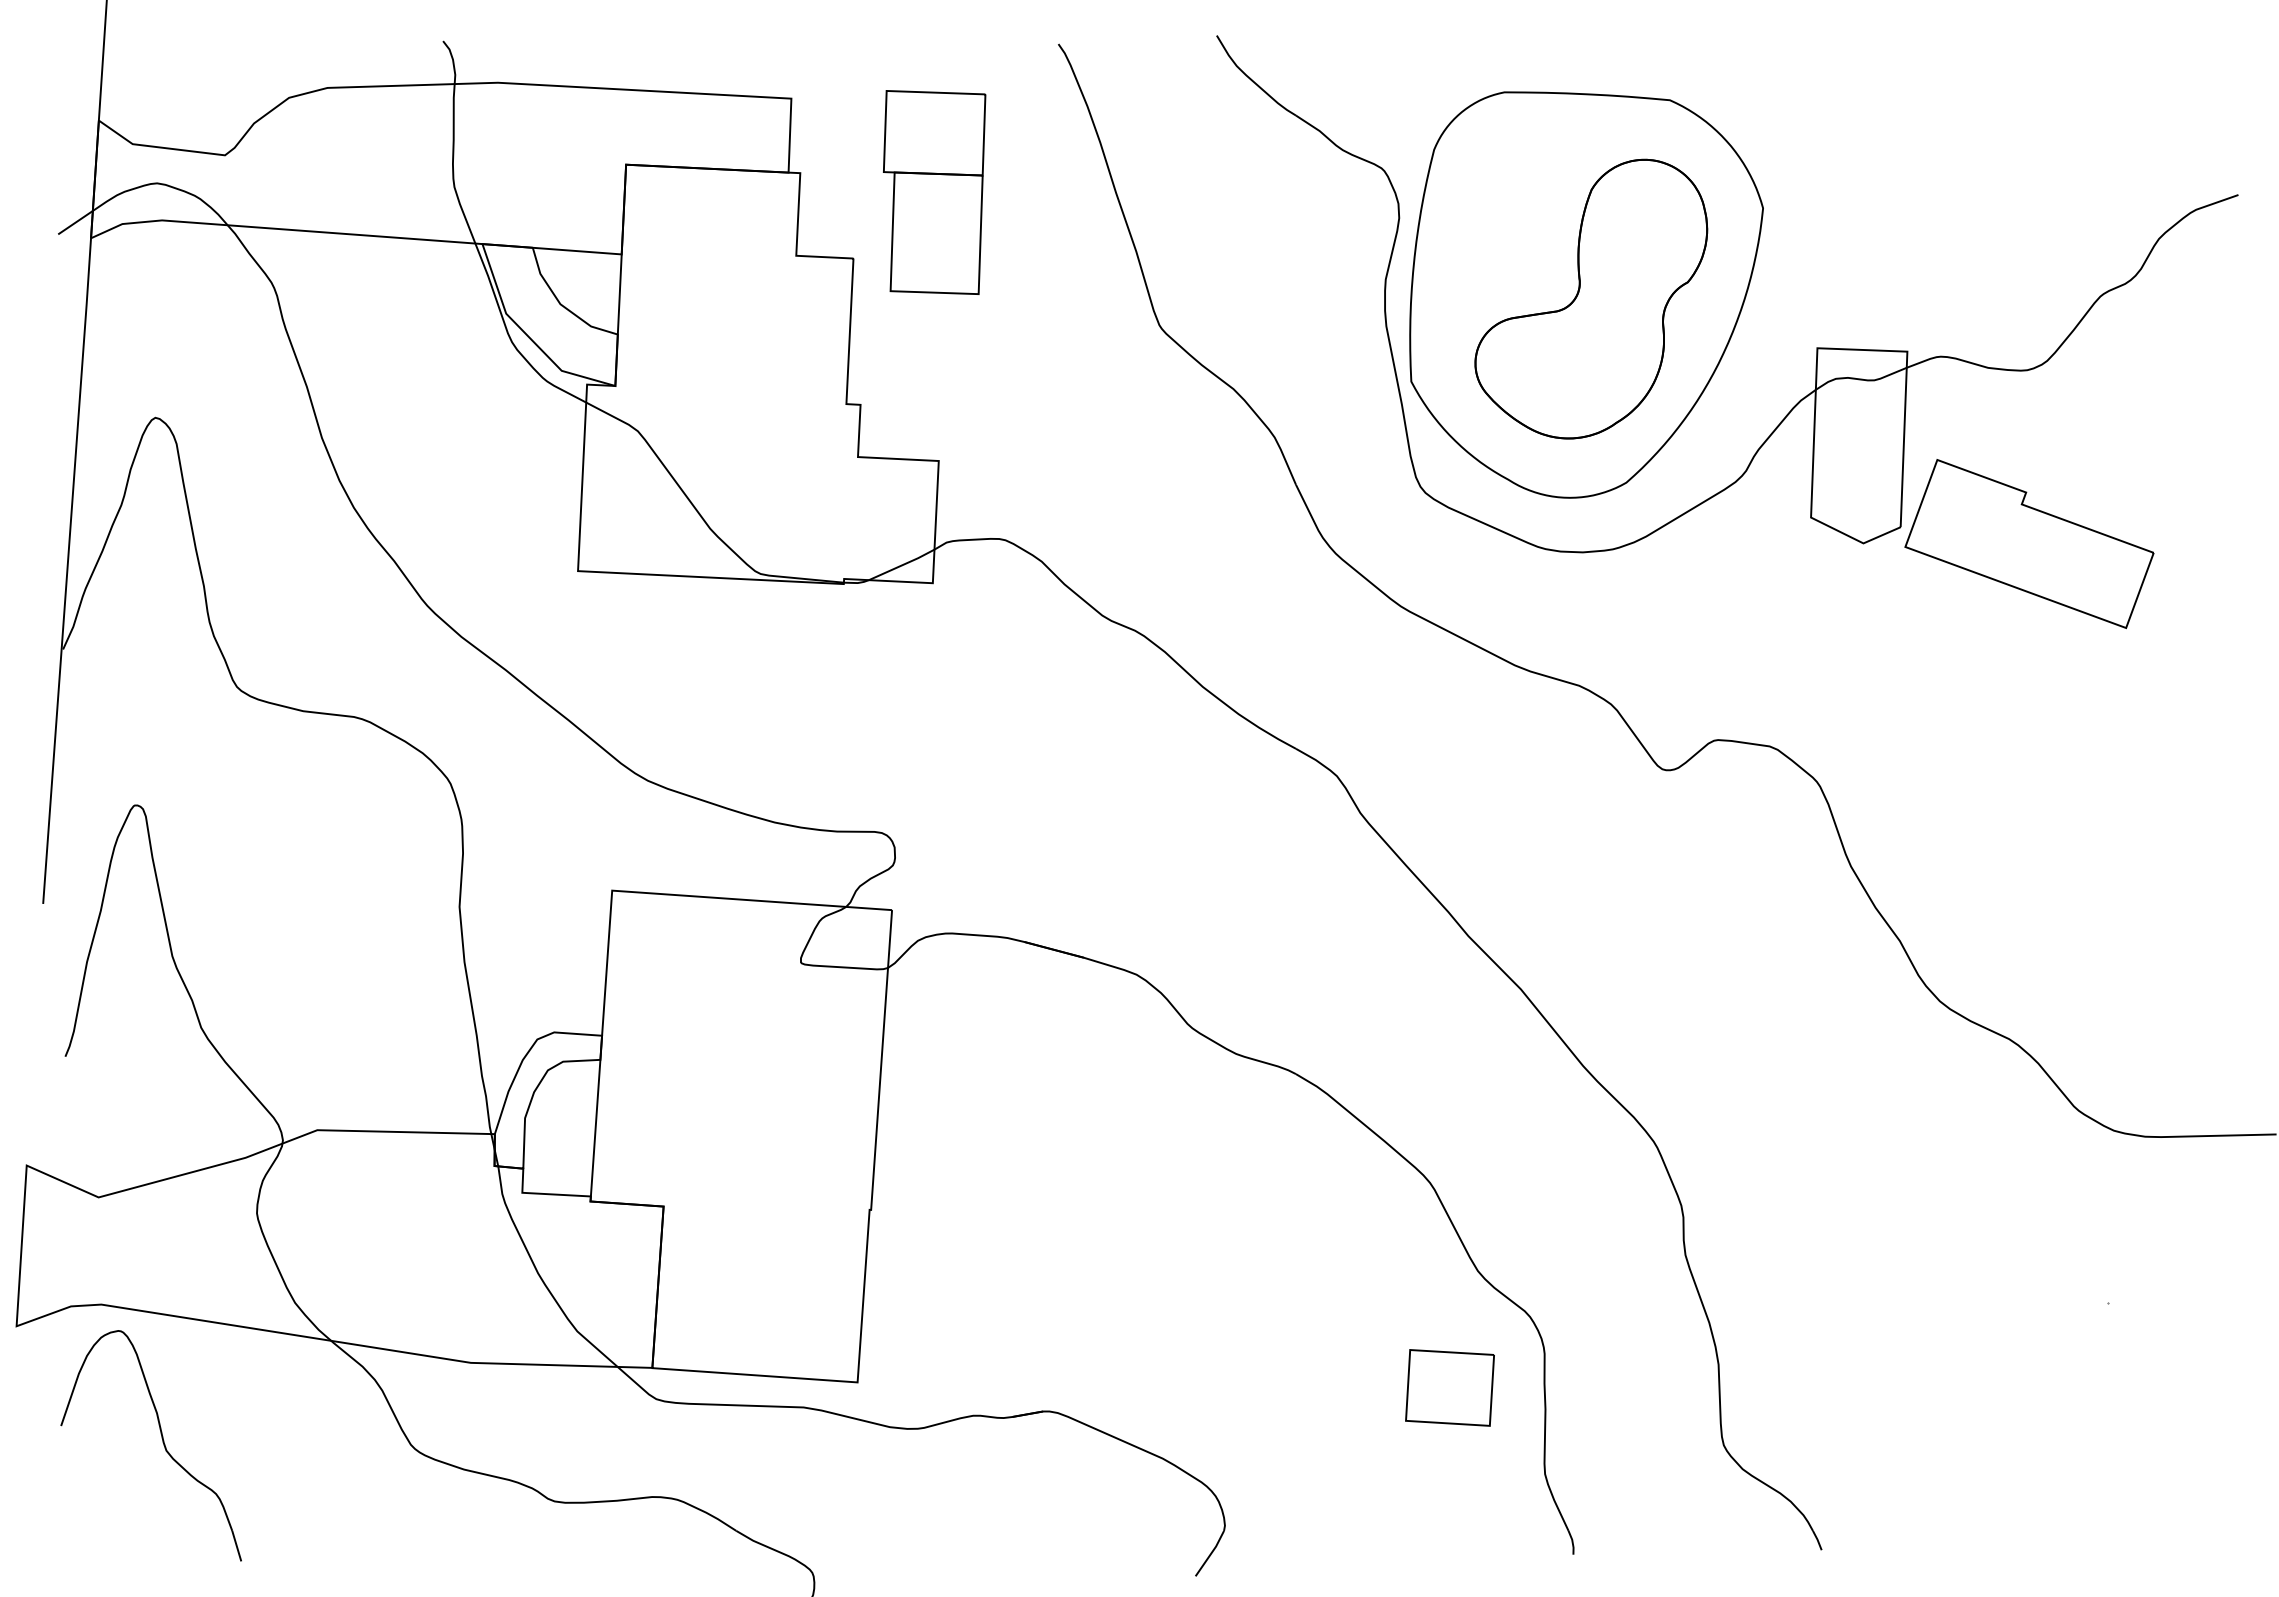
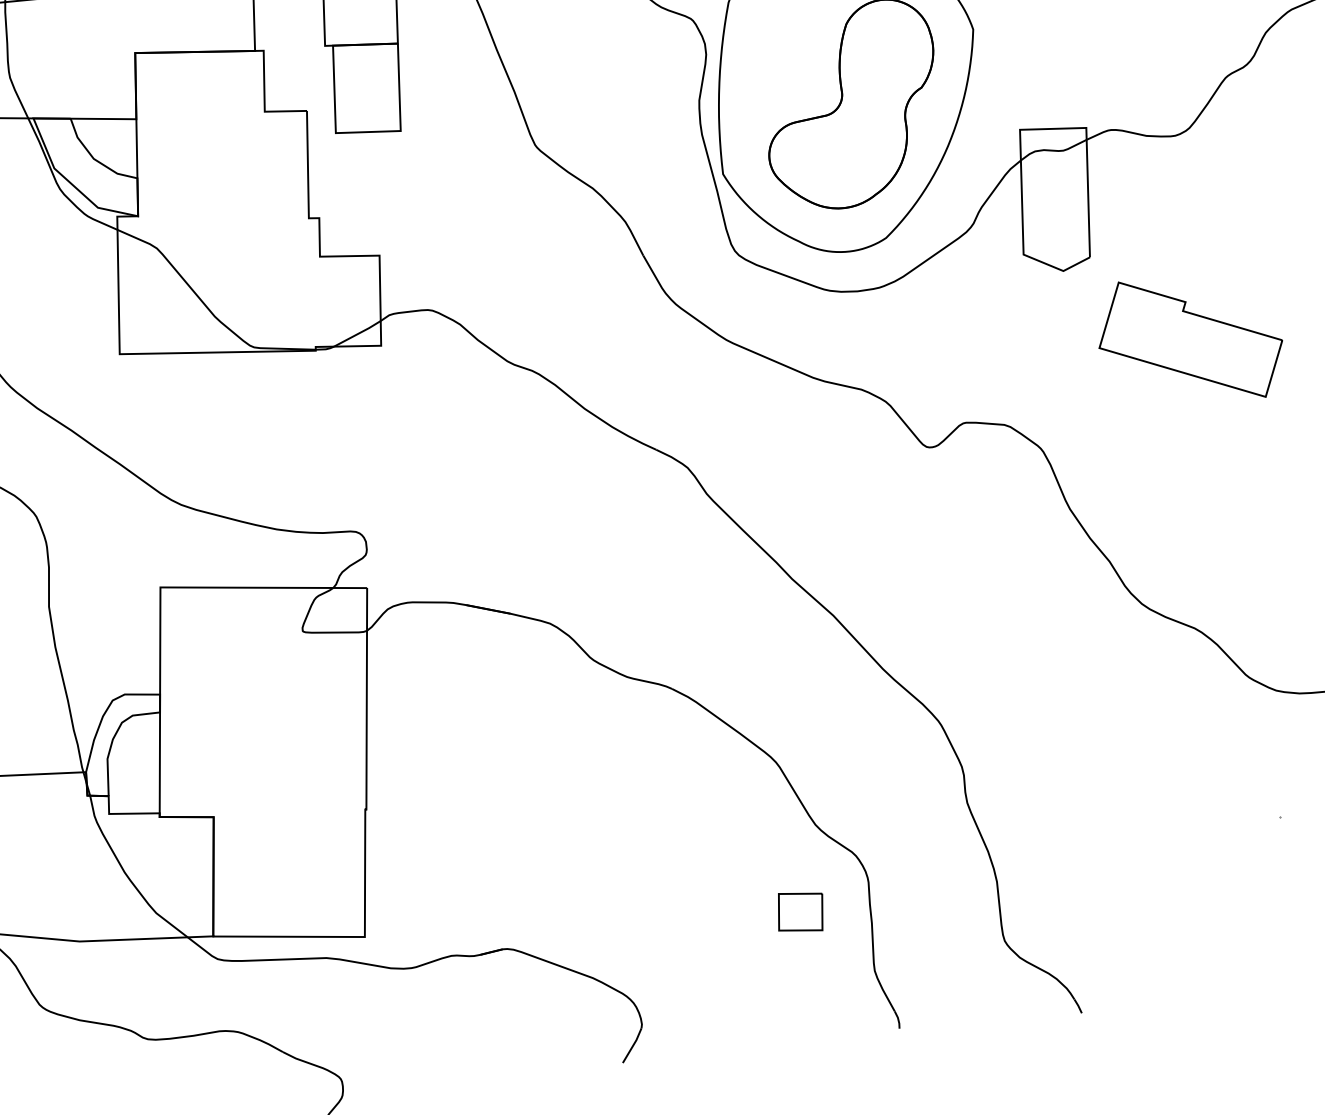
part: (2029, 543) -> (1190, 339), moved
part: (1449, 1387) -> (800, 911), size x0.7

